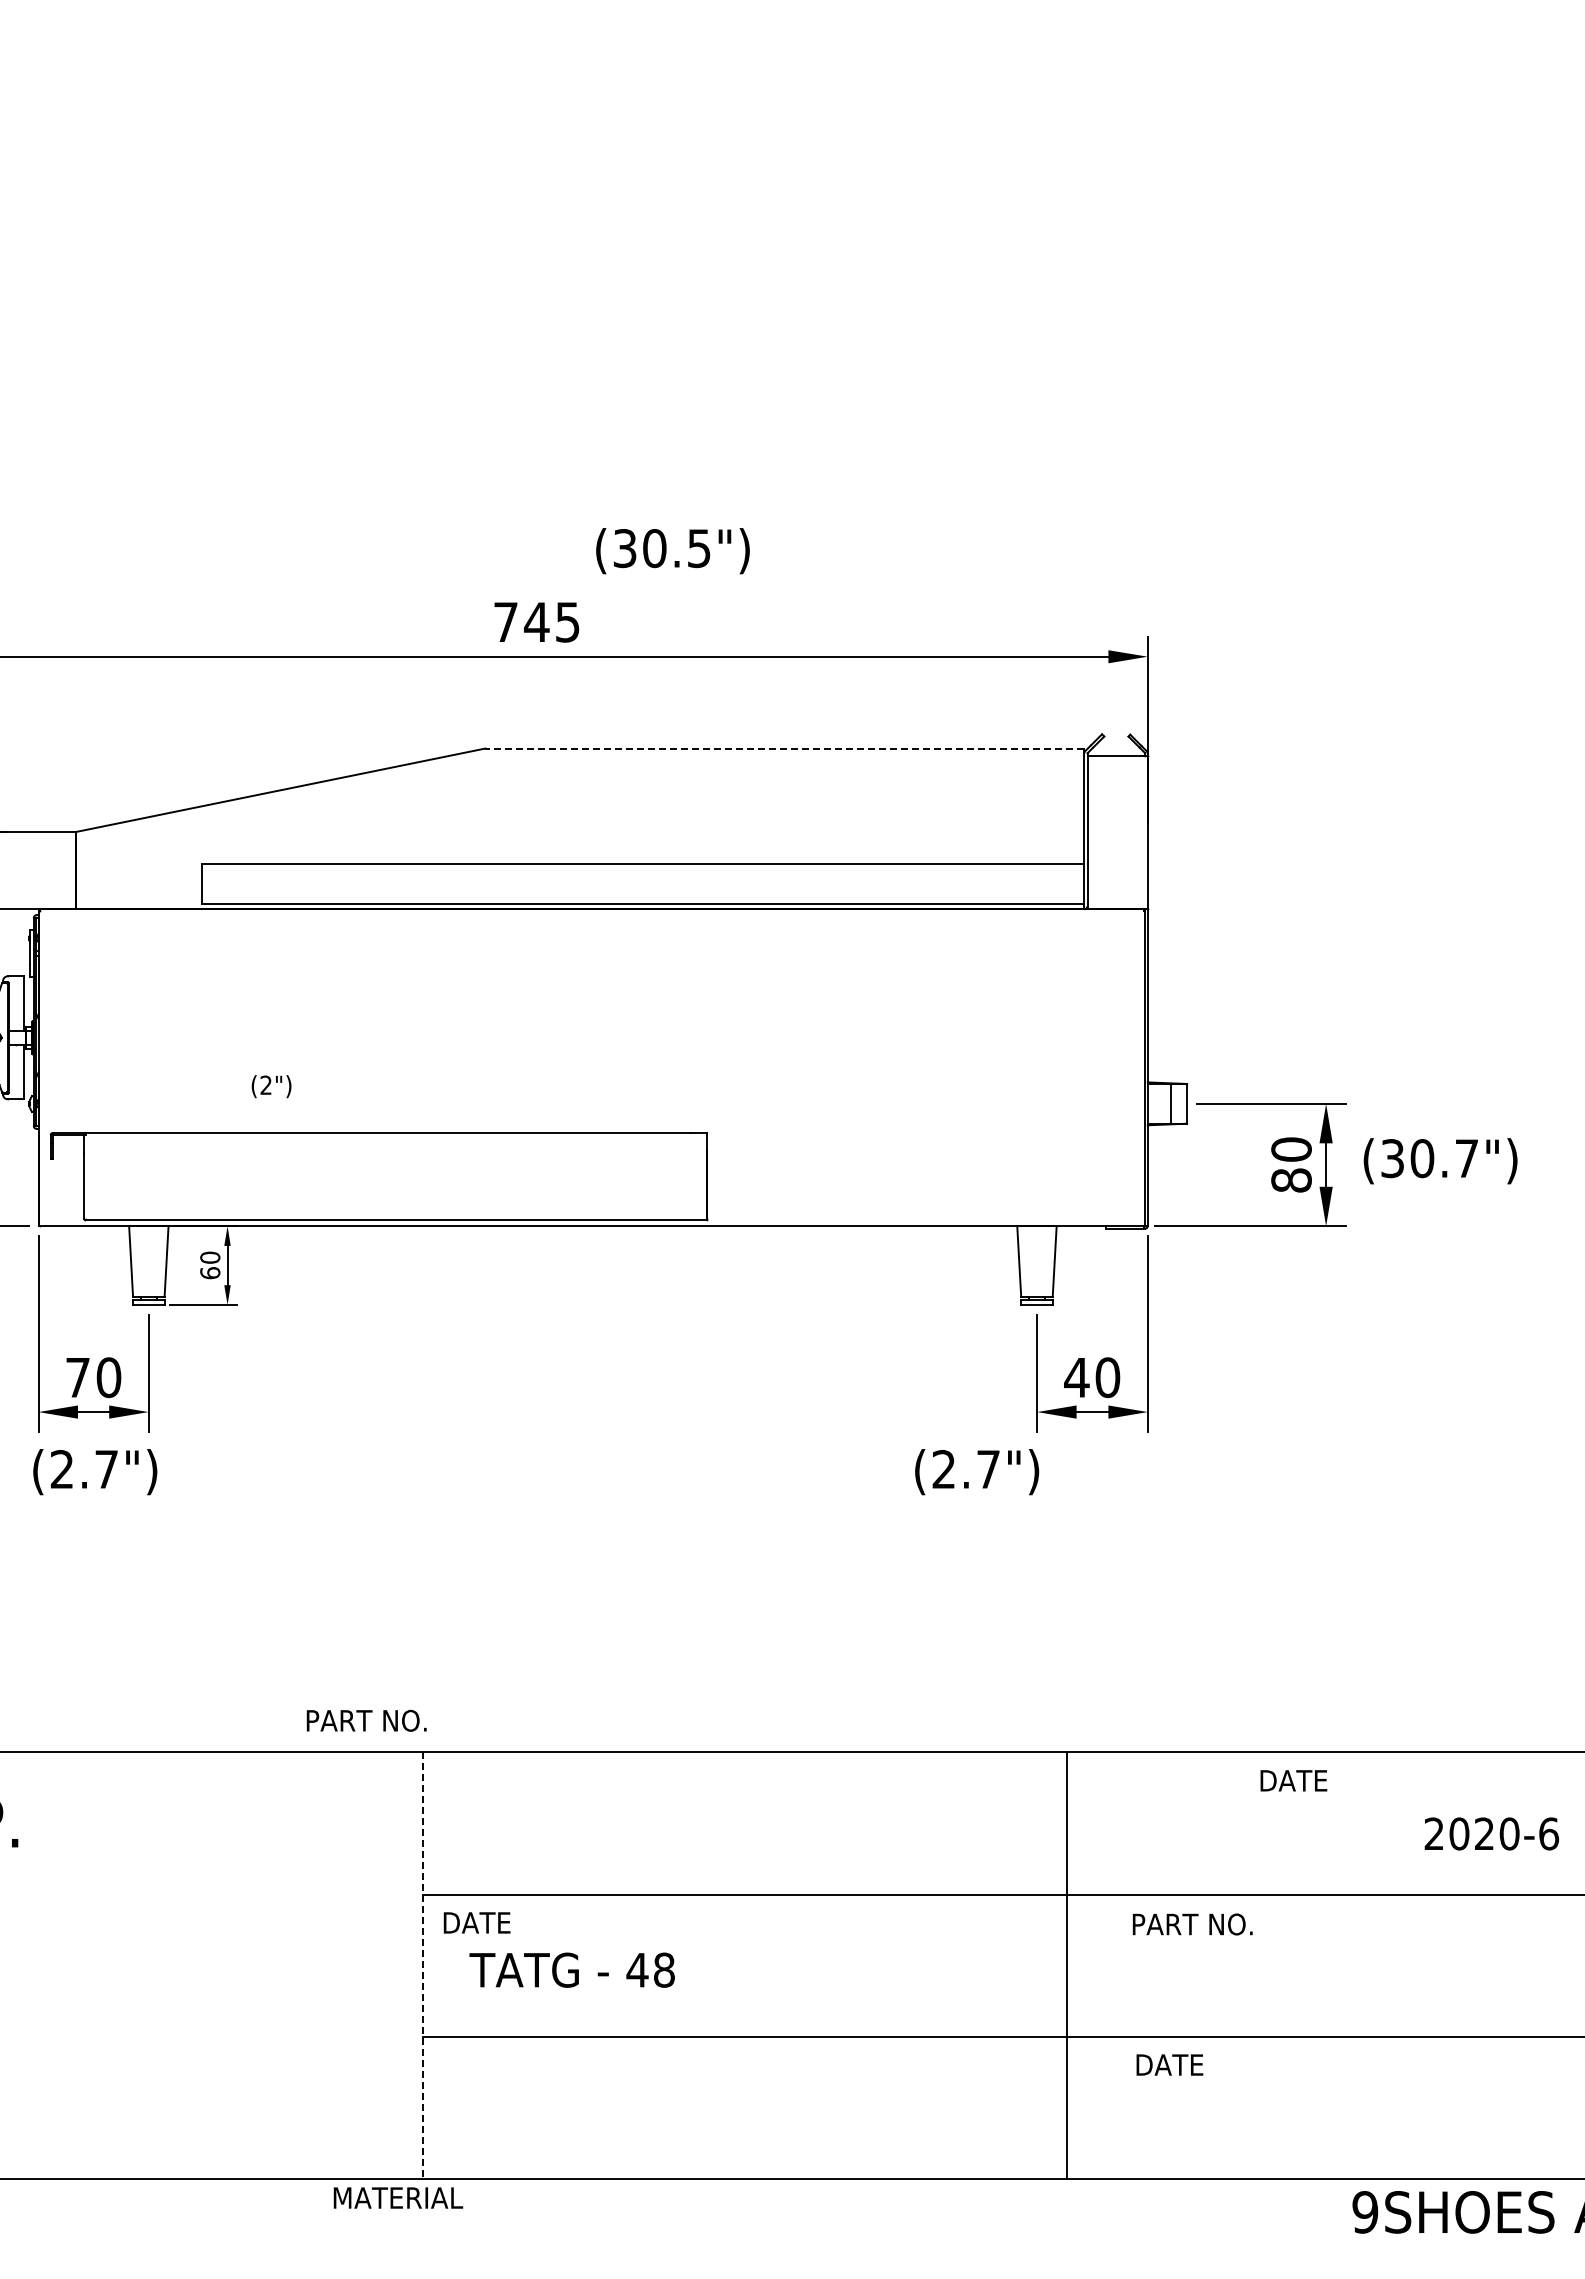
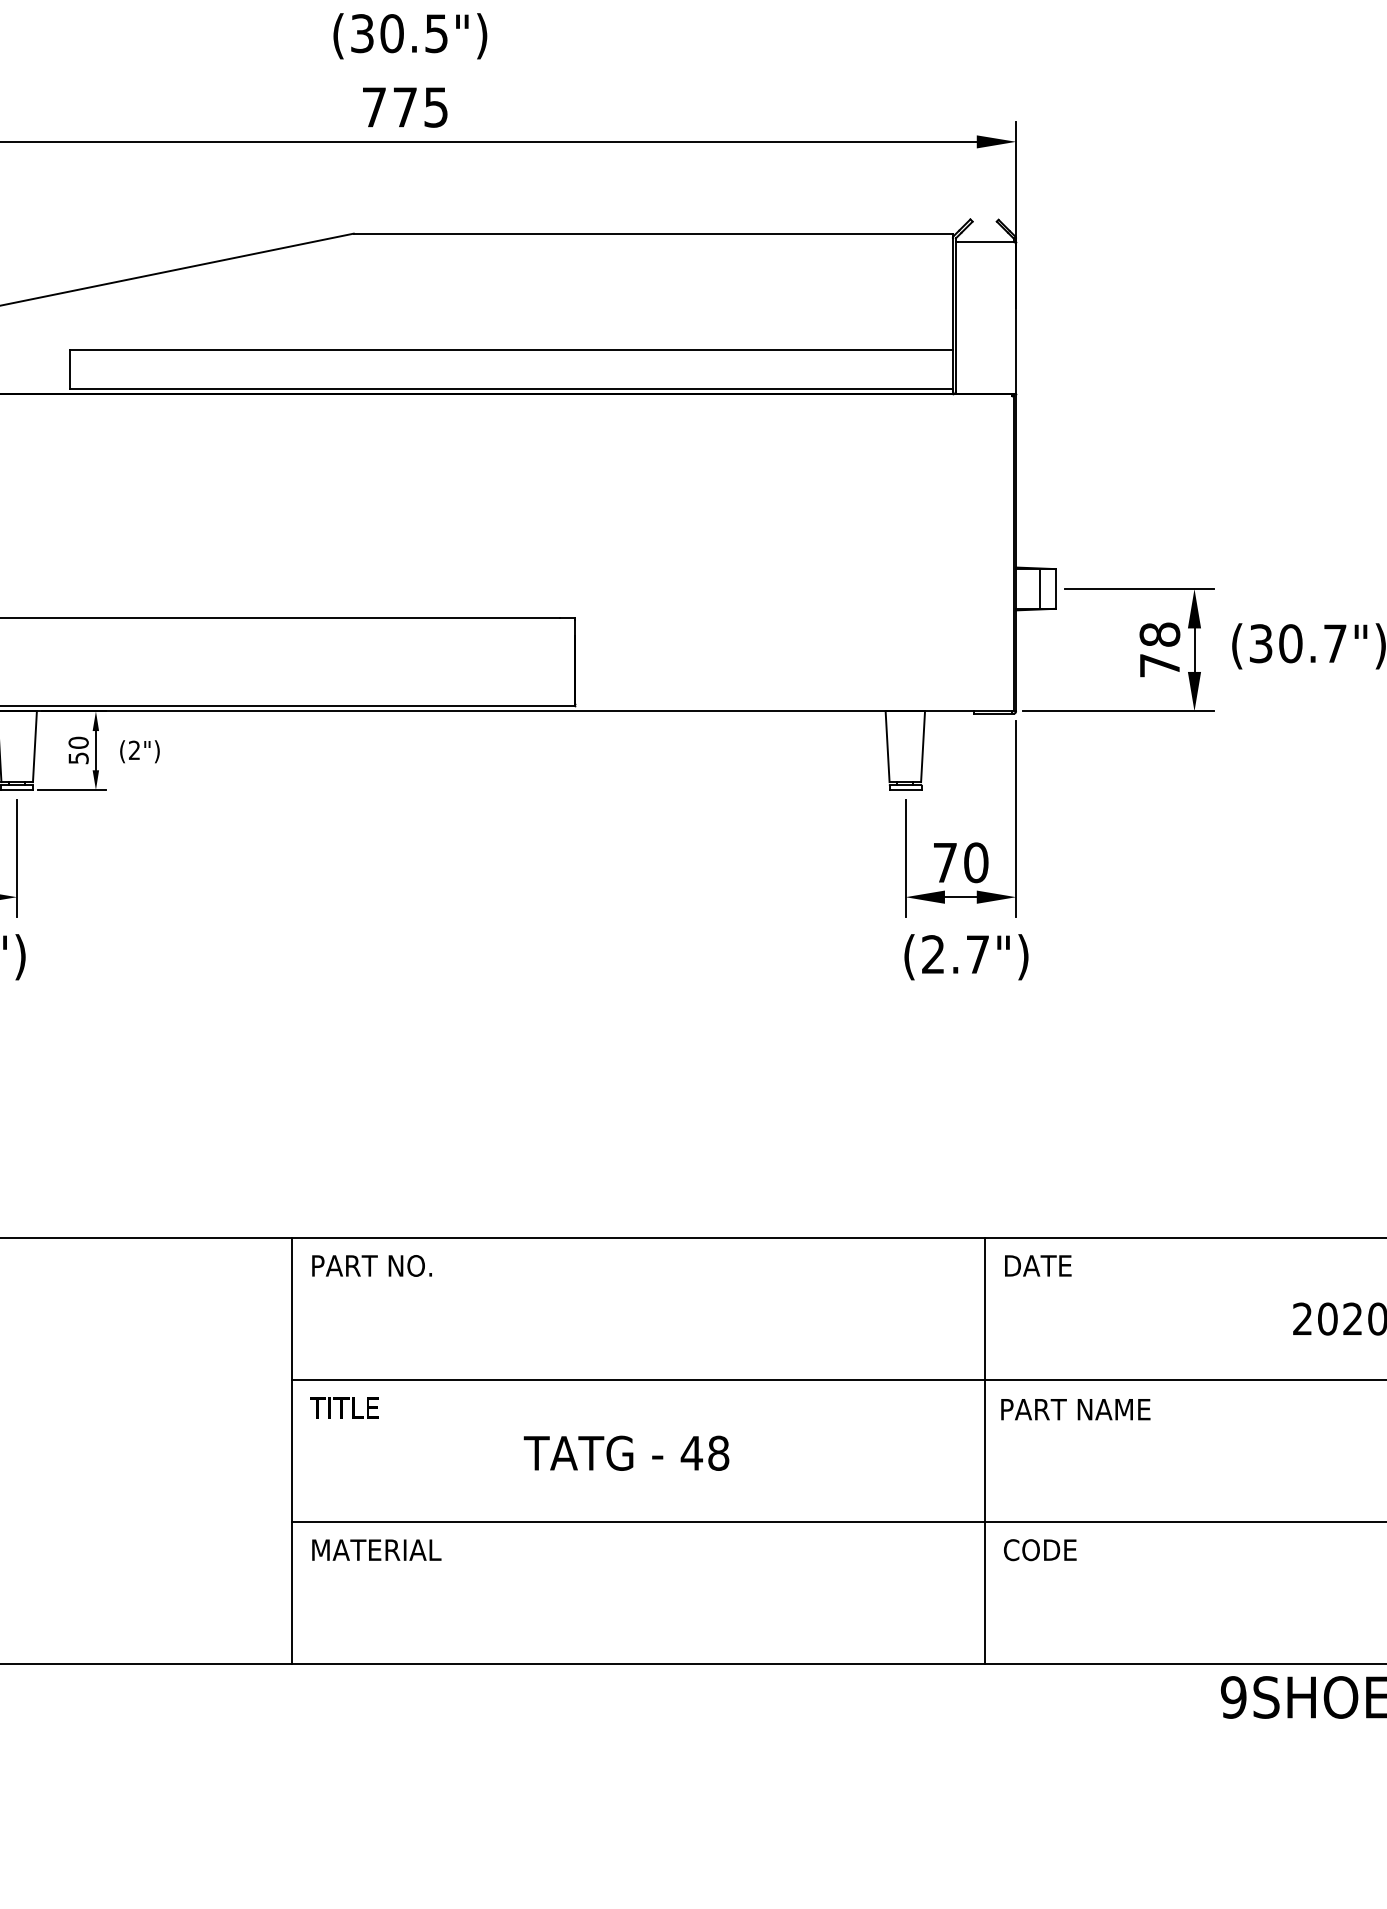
text: (672, 551) -> (409, 36), moved
text: (536, 621) -> (404, 106), 745 -> 775
line: (784, 748) -> (652, 233), dashed -> solid
text: (271, 1086) -> (139, 751), moved
text: (1291, 1164) -> (1159, 649), 80 -> 78
text: (210, 1273) -> (78, 758), 60 -> 50
text: (1076, 1377) -> (944, 862), 40 -> 70
text: (977, 1472) -> (966, 957), moved
text: (366, 1720) -> (371, 1265), moved
text: (1293, 1780) -> (1037, 1265), moved
text: (475, 1922) -> (343, 1407), DATE -> TITLE
text: (1254, 1924) -> (1122, 1409), PART NO. -> PART NAME
line: (1067, 1965) -> (984, 1450), moved
line: (423, 1966) -> (291, 1451), dashed -> solid
text: (571, 1969) -> (625, 1452), moved
text: (1171, 2064) -> (1039, 1549), DATE -> CODE
text: (398, 2197) -> (376, 1549), moved

